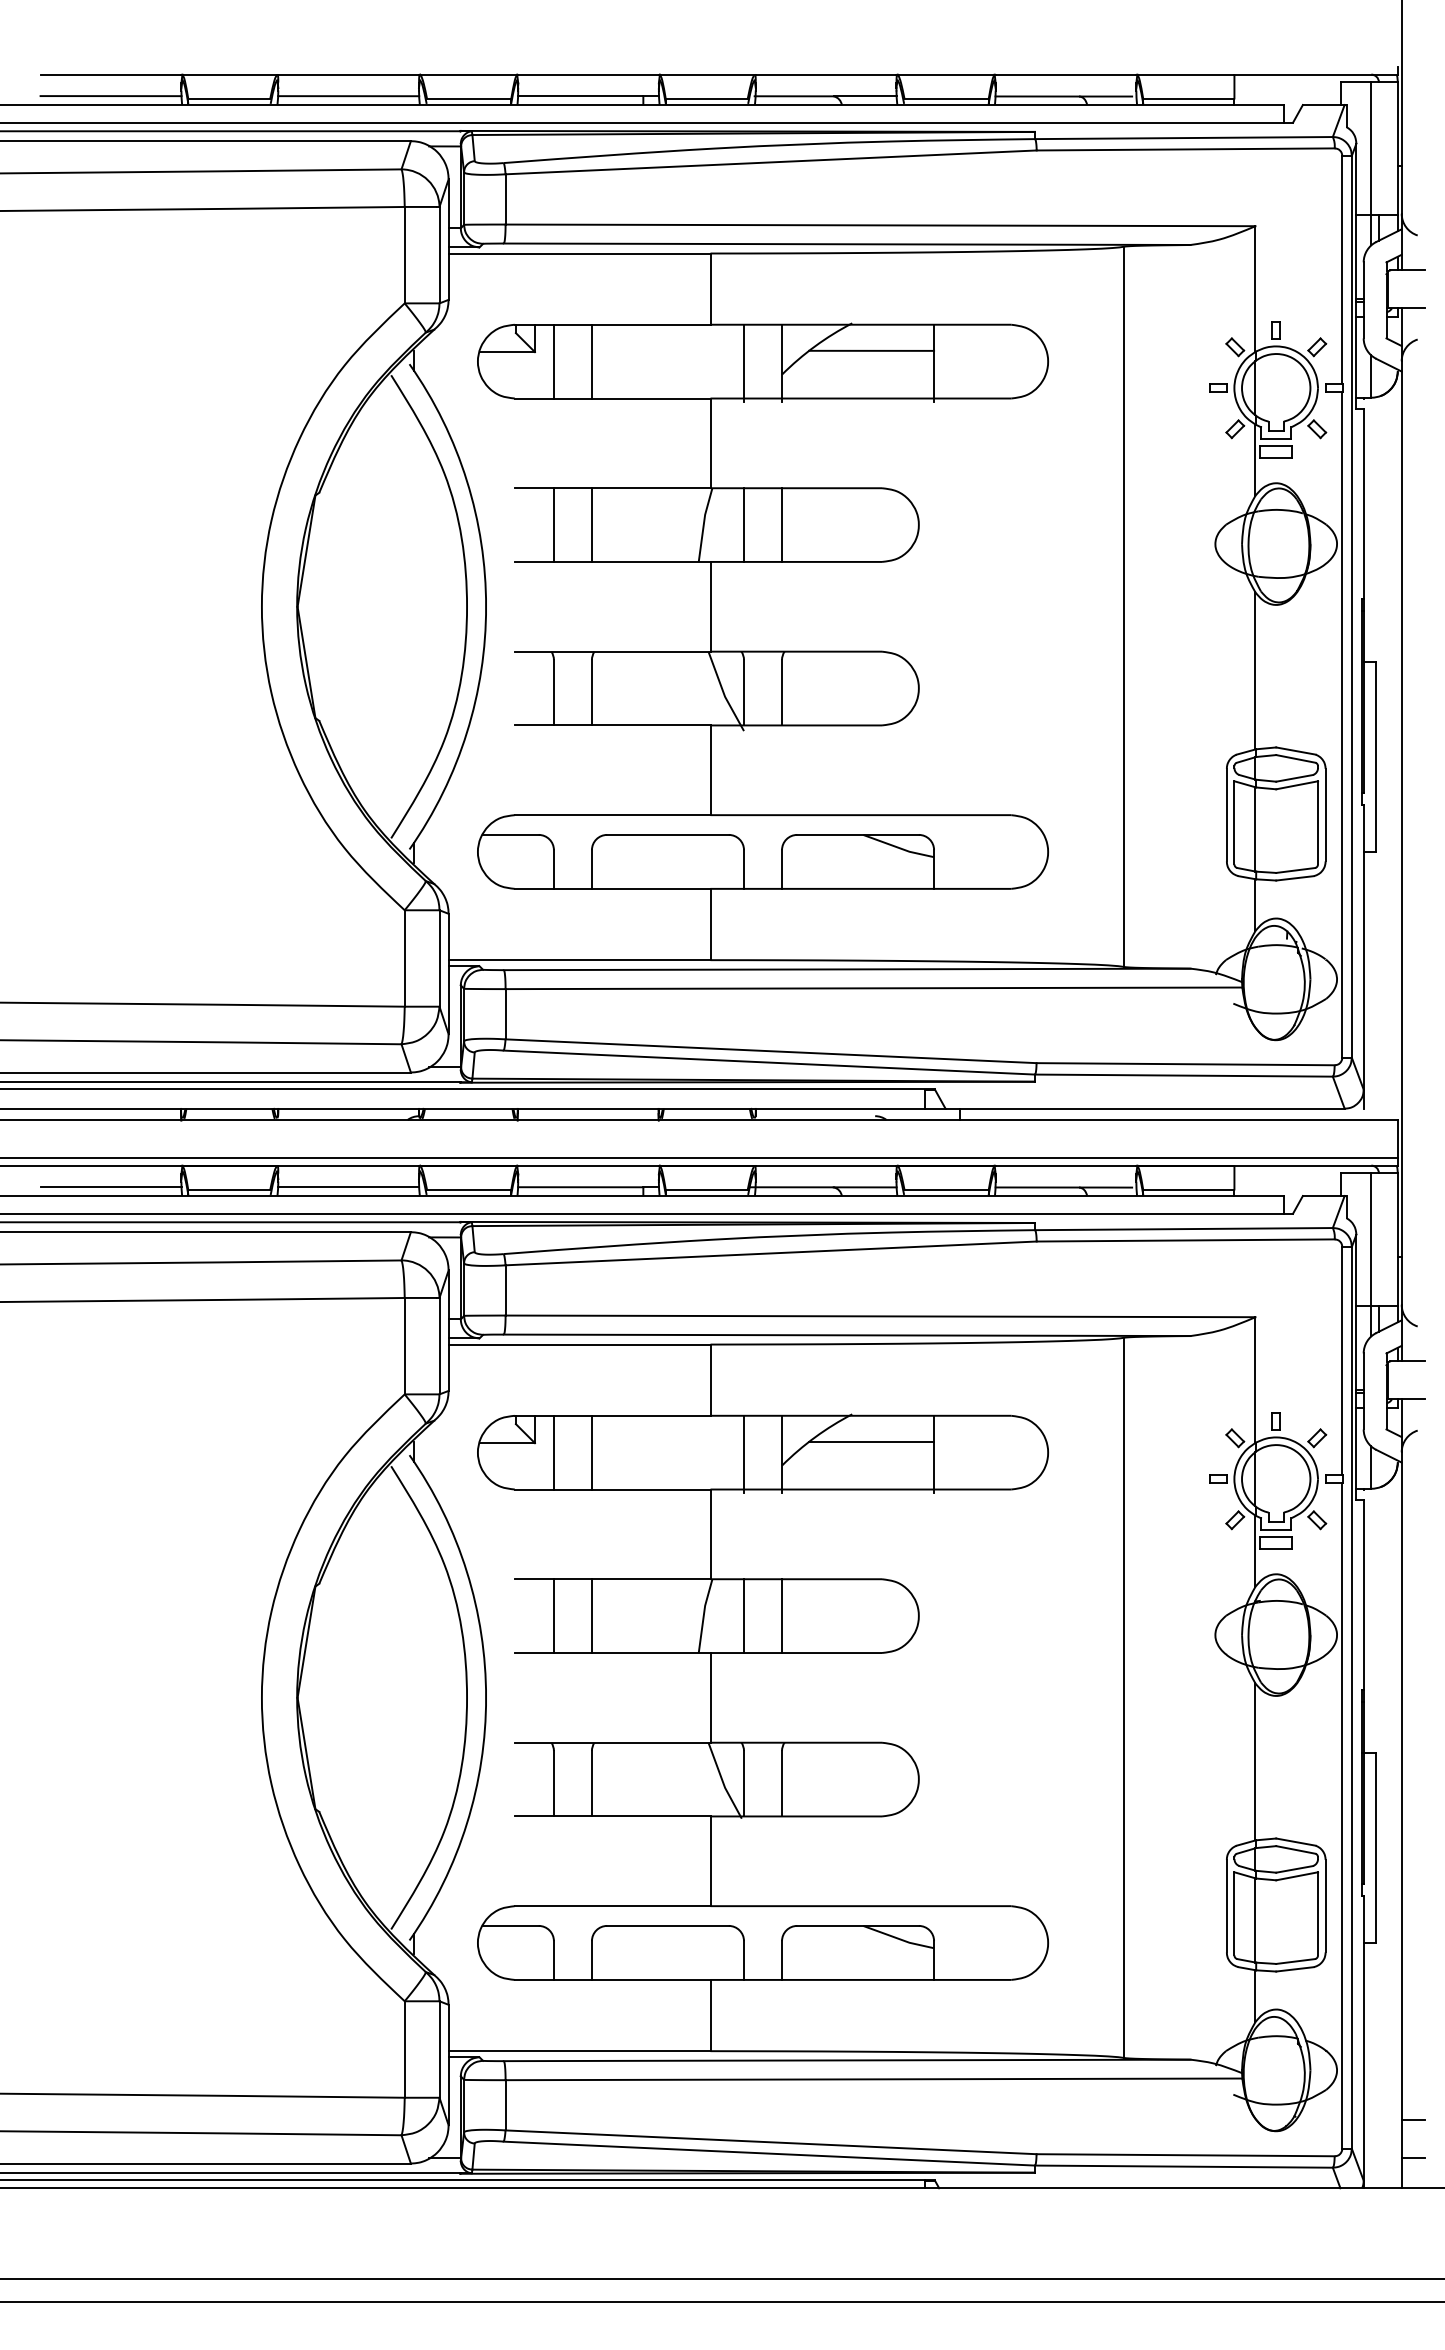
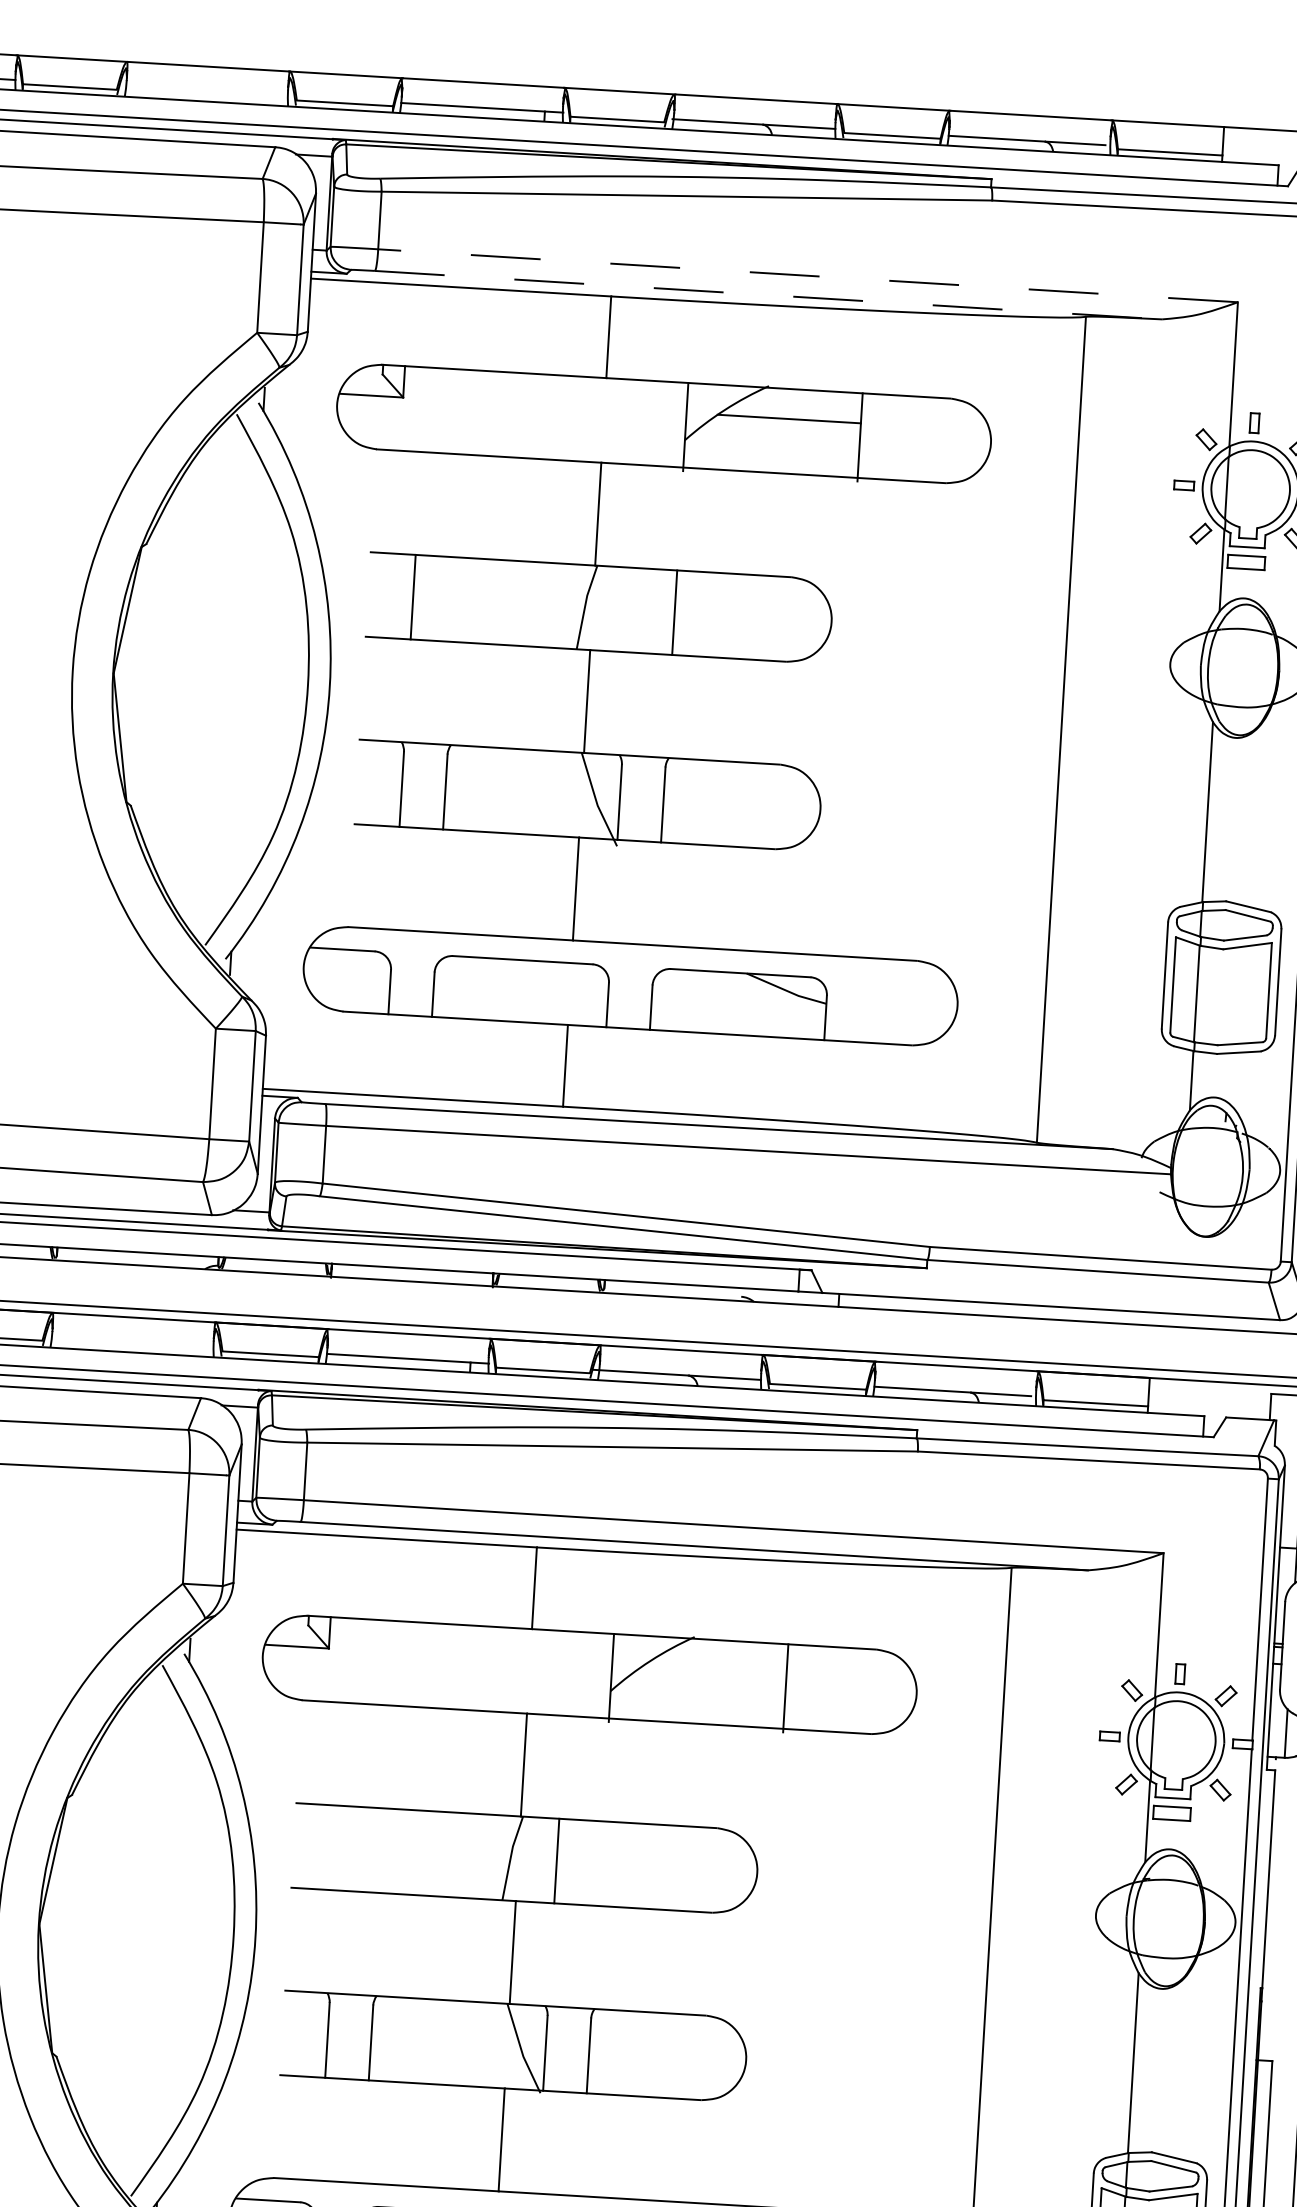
line: (348, 96) -> (206, 91), removed
line: (880, 225) -> (808, 275), solid -> dashed
line: (847, 244) -> (768, 295), solid -> dashed
line: (553, 361) -> (423, 409), removed
line: (591, 361) -> (467, 412), removed
line: (744, 362) -> (642, 423), removed
line: (591, 524) -> (456, 599), removed
line: (744, 524) -> (631, 609), removed
line: (348, 1187) -> (132, 1342), removed
line: (871, 1441) -> (714, 1669), removed
line: (553, 1452) -> (349, 1660), removed
line: (591, 1452) -> (393, 1663), removed
line: (744, 1453) -> (568, 1674), removed
line: (553, 1616) -> (338, 1848), removed
line: (591, 1616) -> (381, 1851), removed
line: (782, 1616) -> (600, 1864), removed

